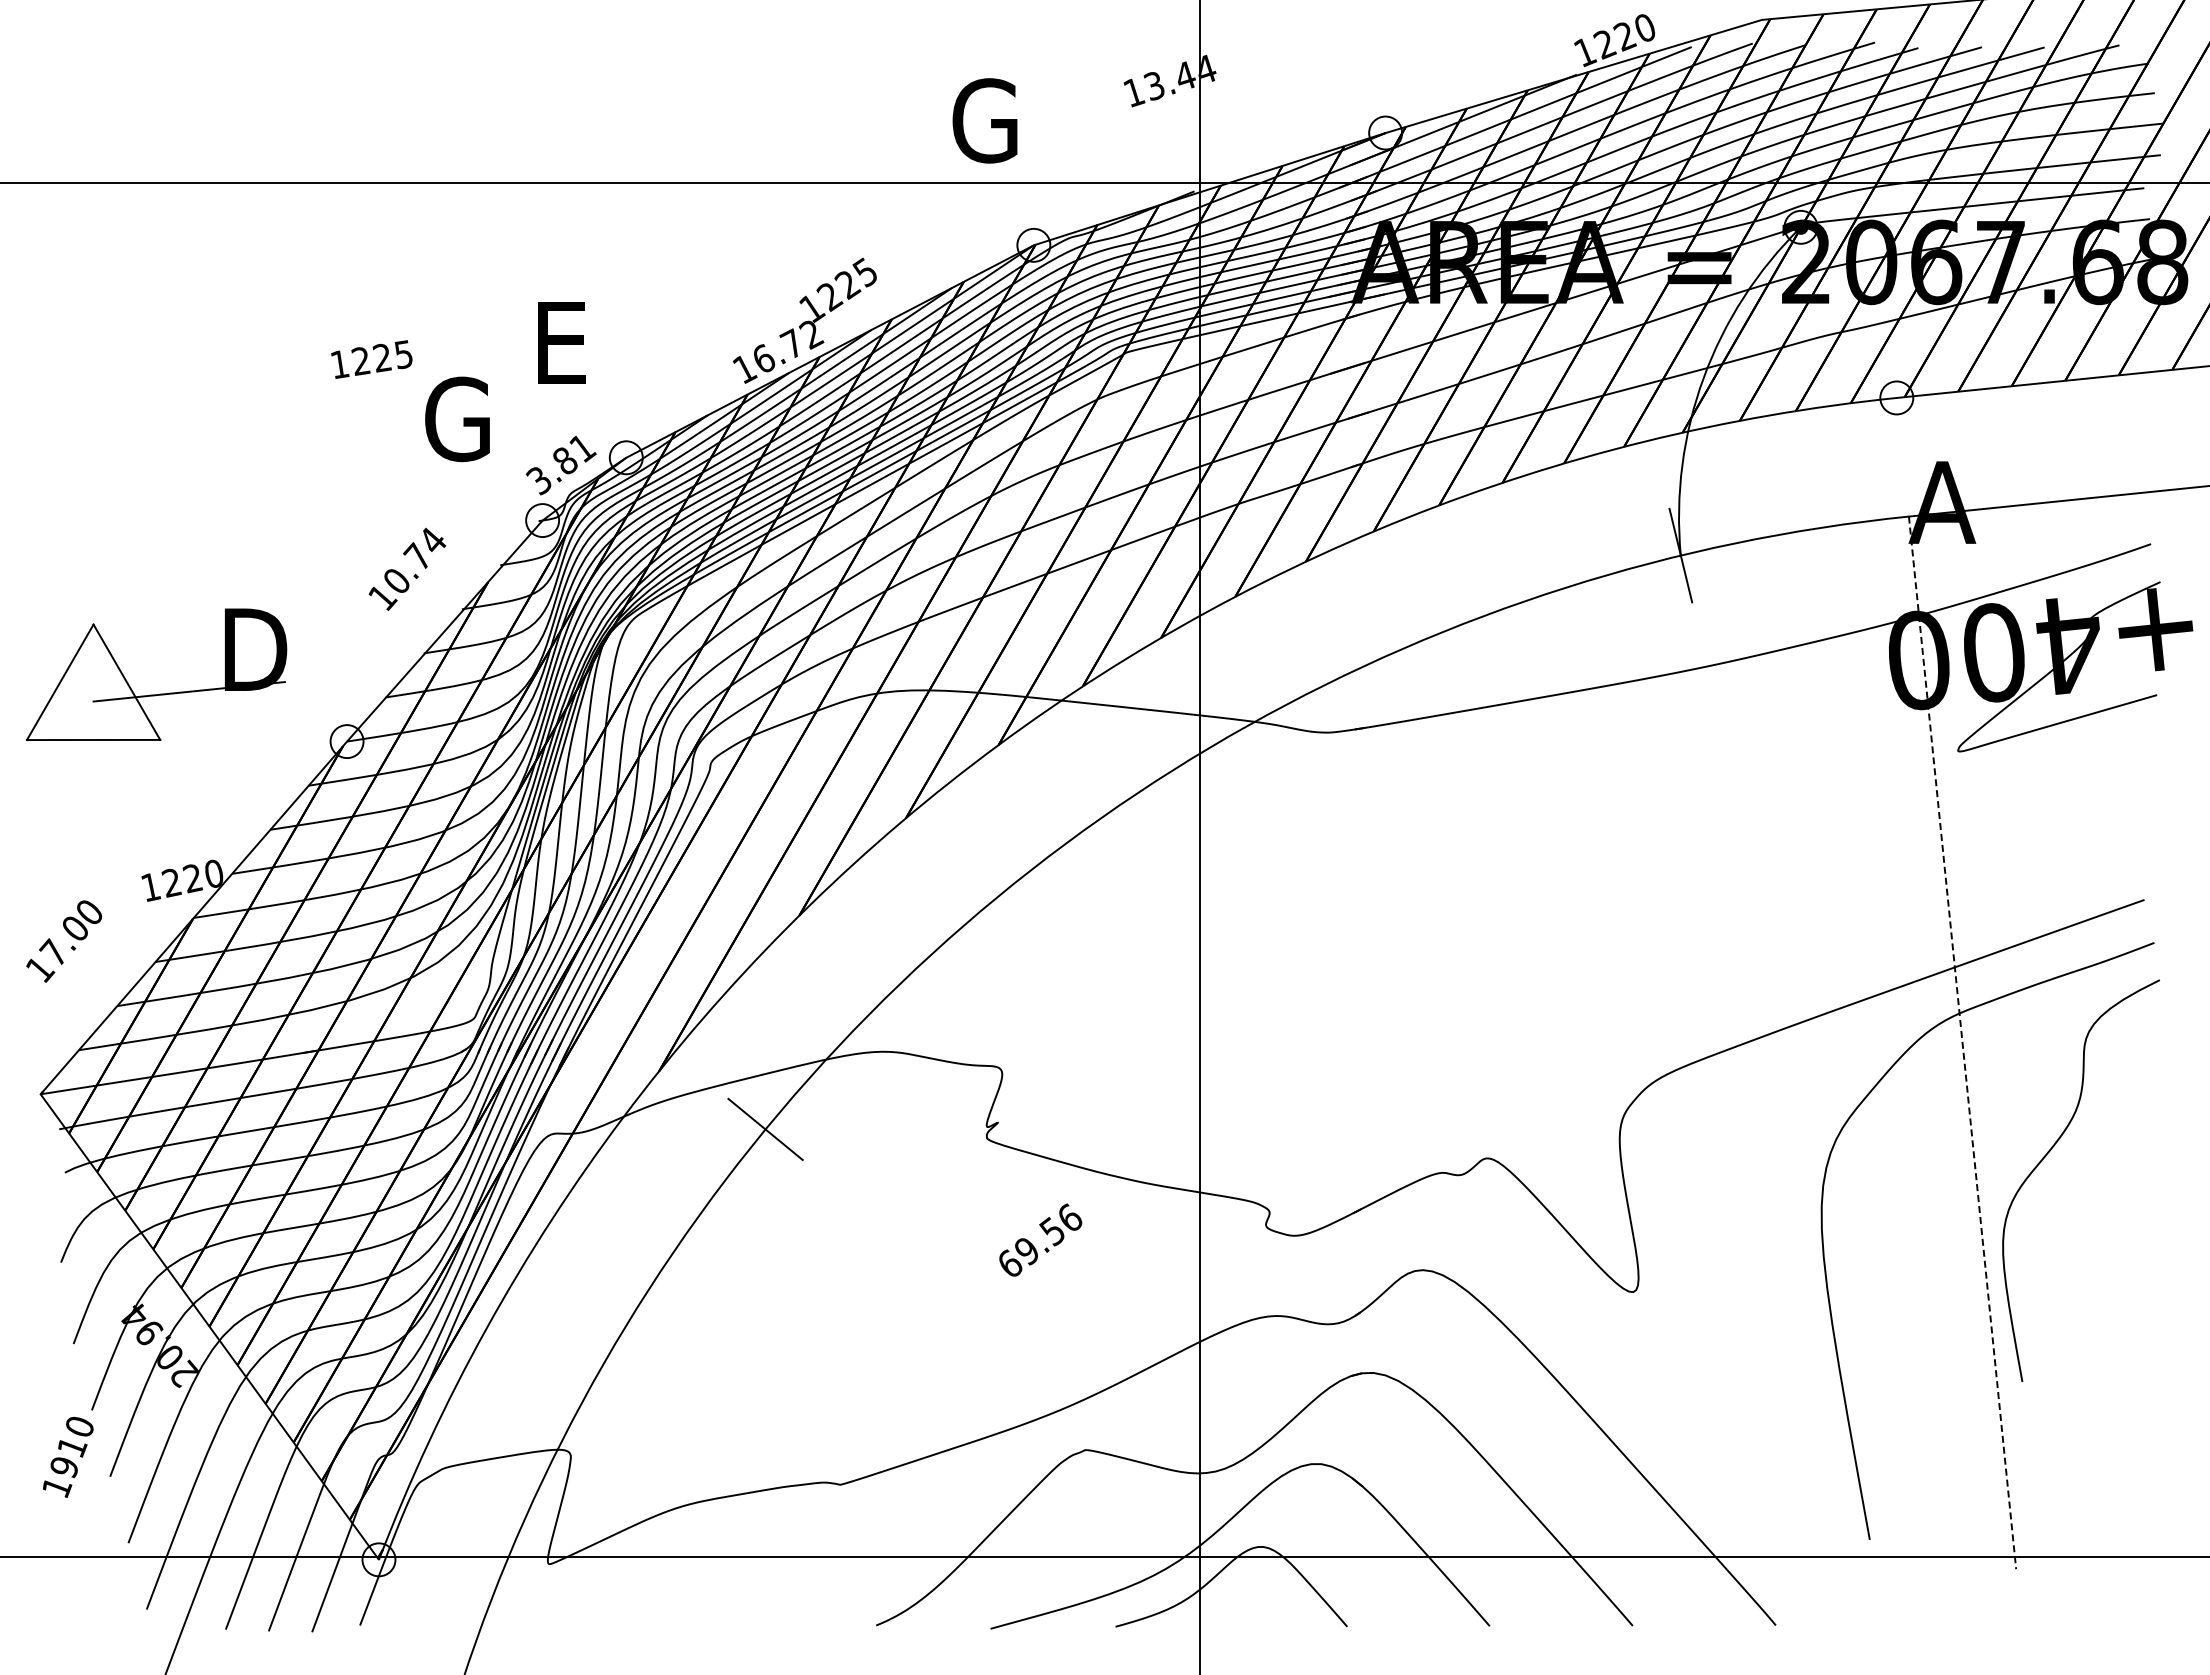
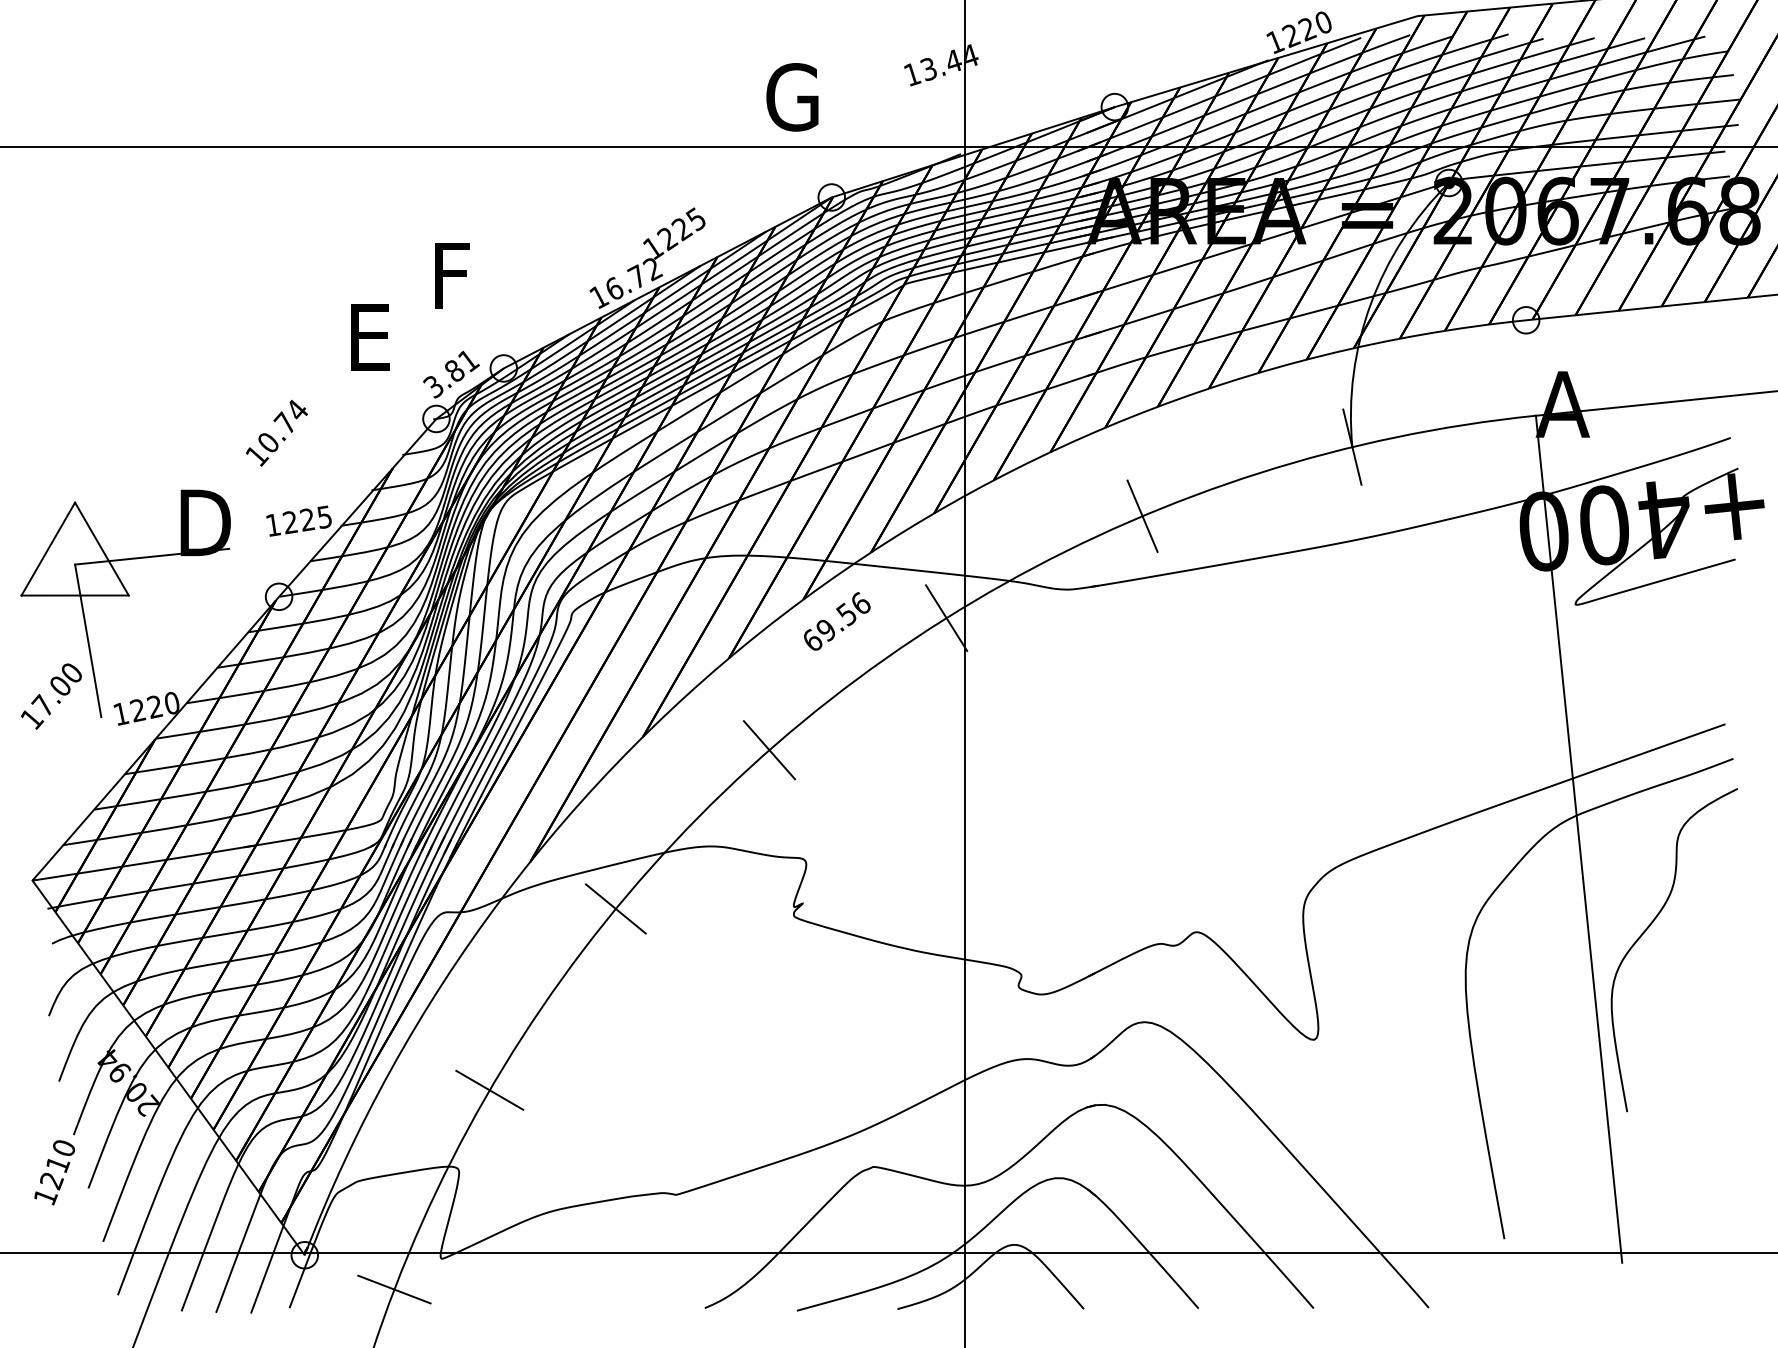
text: (561, 342) -> (451, 275), E -> F
text: (371, 359) -> (298, 521), moved
text: (457, 419) -> (367, 337), G -> E
text: (407, 568) -> (277, 432), moved
line: (1419, 641) -> (1142, 516), added
line: (1176, 767) -> (946, 617), added
line: (109, 796) -> (87, 641), added
line: (956, 932) -> (769, 750), added
text: (64, 941) -> (51, 696), moved
line: (1962, 1043) -> (1579, 839), dashed -> solid
text: (1040, 1239) -> (837, 620), moved
line: (608, 1354) -> (489, 1090), added
text: (64, 1468) -> (51, 1181), 1910 -> 1210
line: (490, 1602) -> (394, 1289), added

